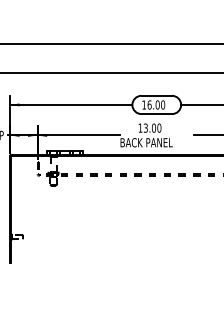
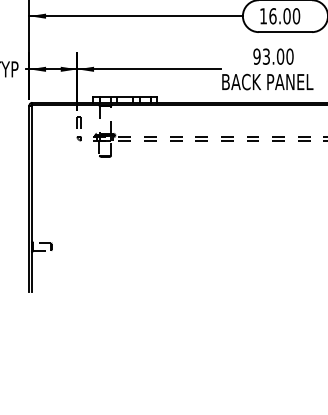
text: (140, 127) -> (257, 55), 13.00 -> 93.00

